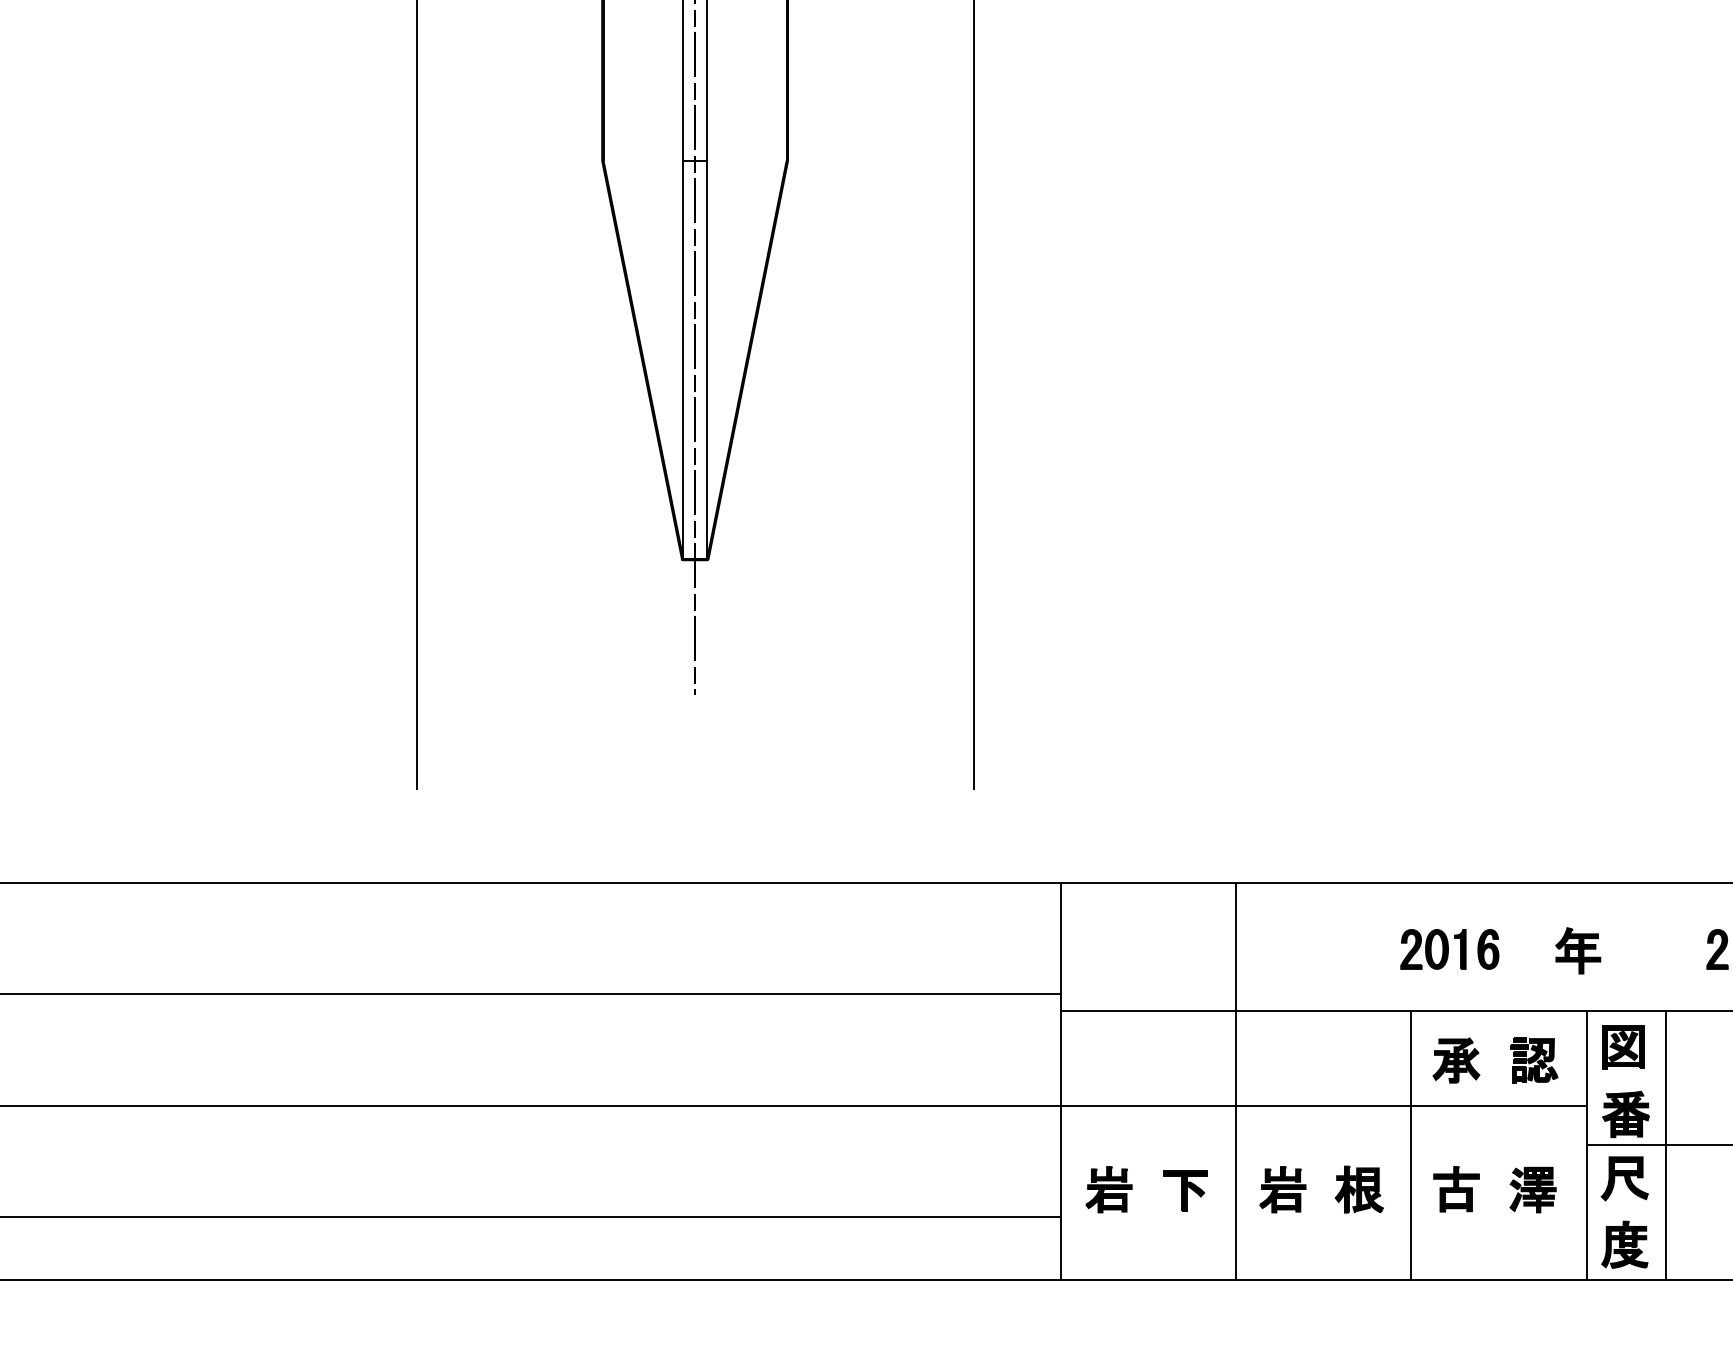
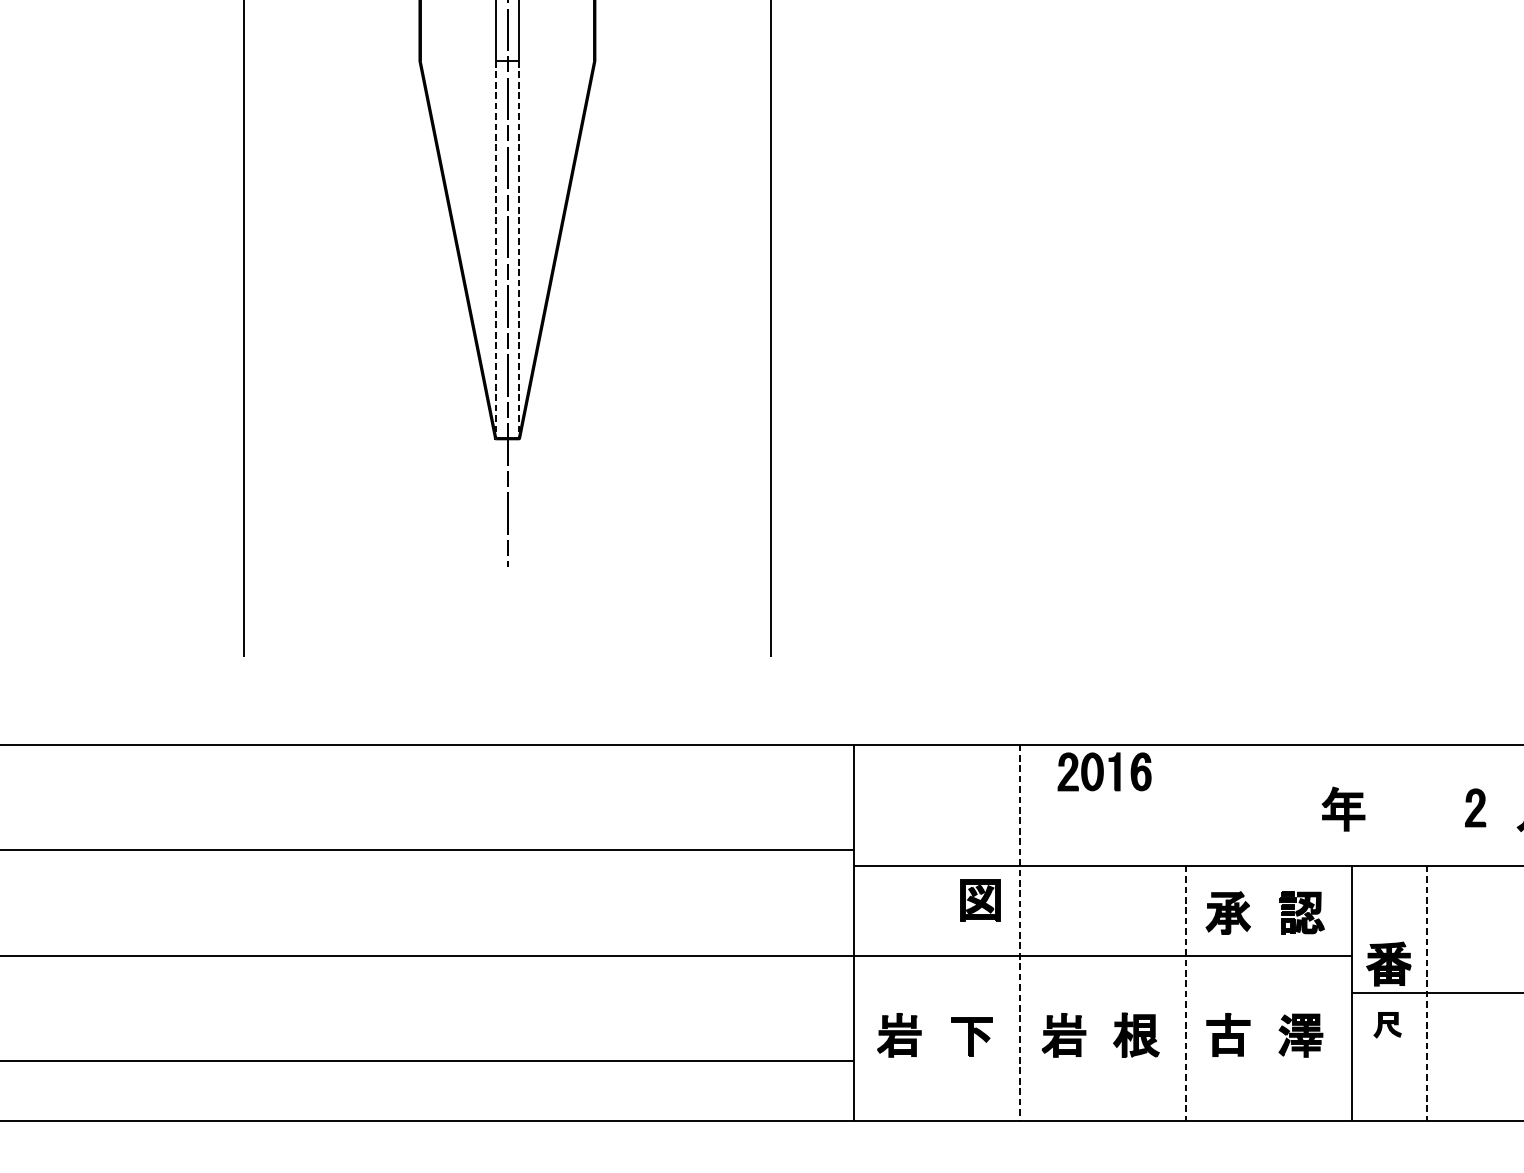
line: (683, 360) -> (496, 250), solid -> dashed
line: (707, 360) -> (519, 250), solid -> dashed
part: (1449, 949) -> (1104, 771), moved
part: (1623, 1047) -> (980, 900), moved
line: (1236, 1081) -> (1020, 932), solid -> dashed
line: (1411, 1145) -> (1185, 993), solid -> dashed
line: (1666, 1145) -> (1427, 993), solid -> dashed
part: (1624, 1178) -> (1387, 1024), size x0.6
part: (1624, 1244) -> (1387, 1087), removed

